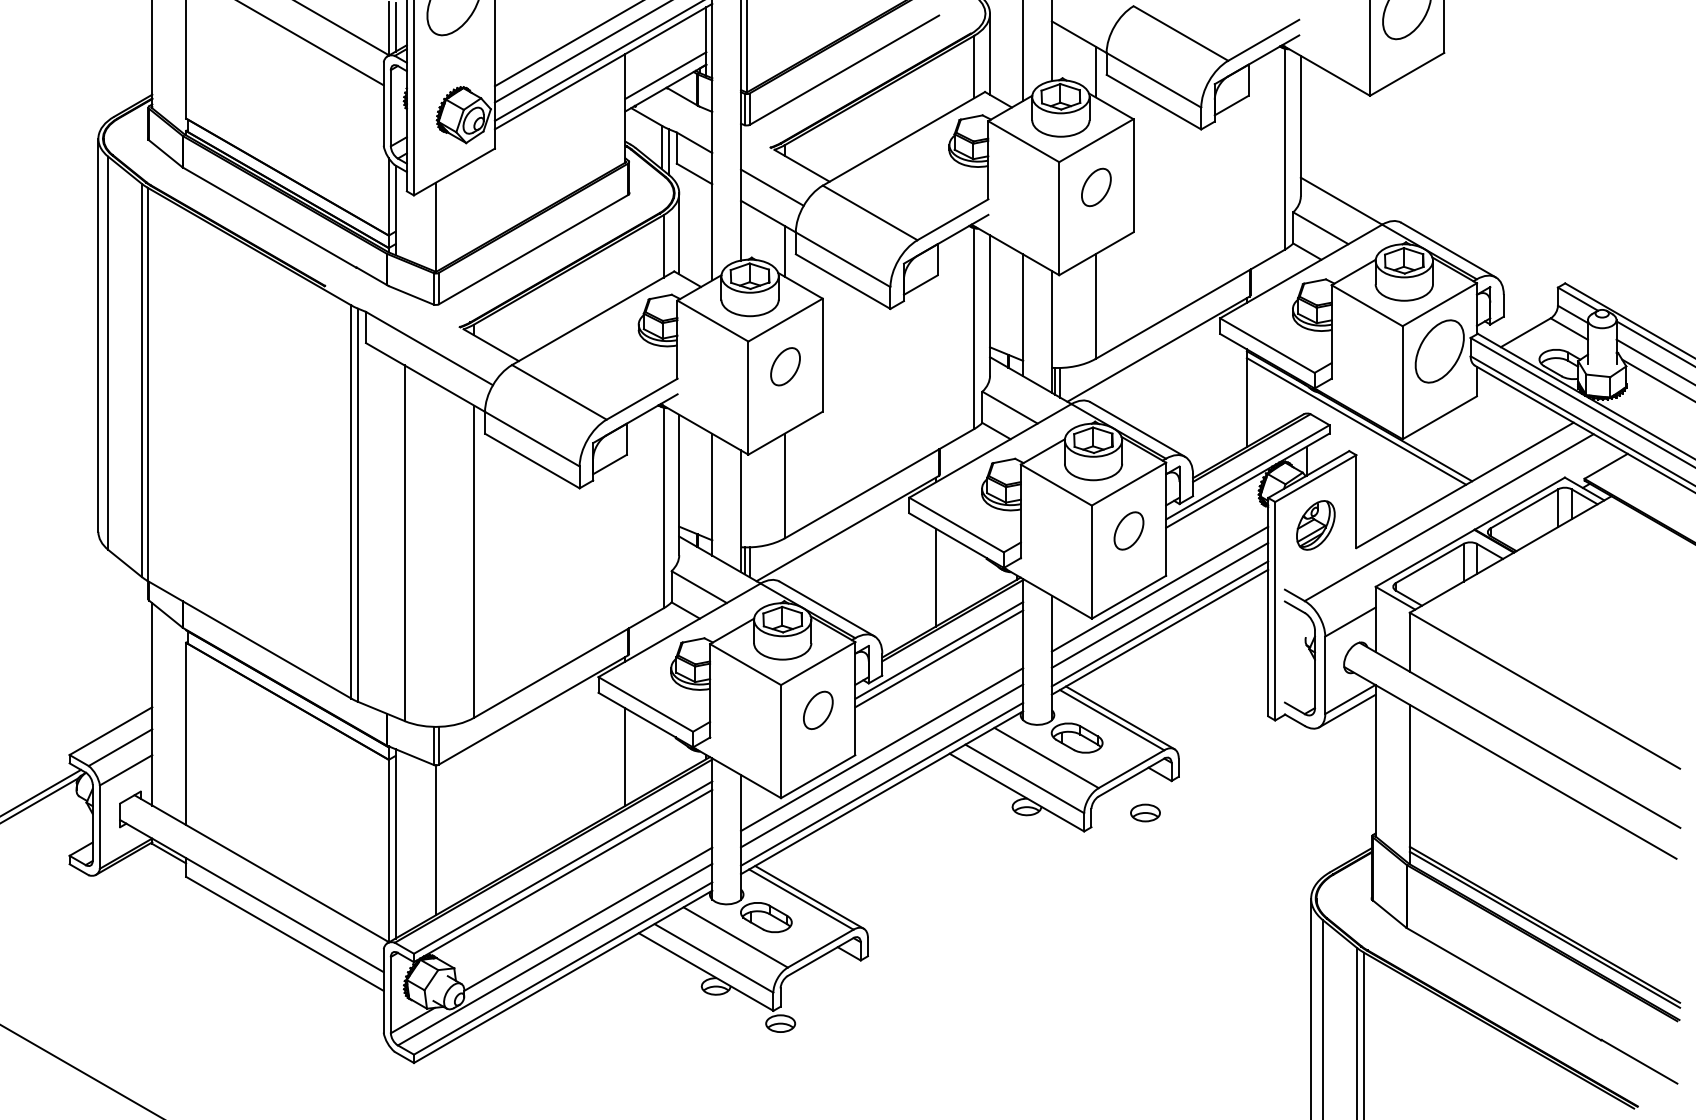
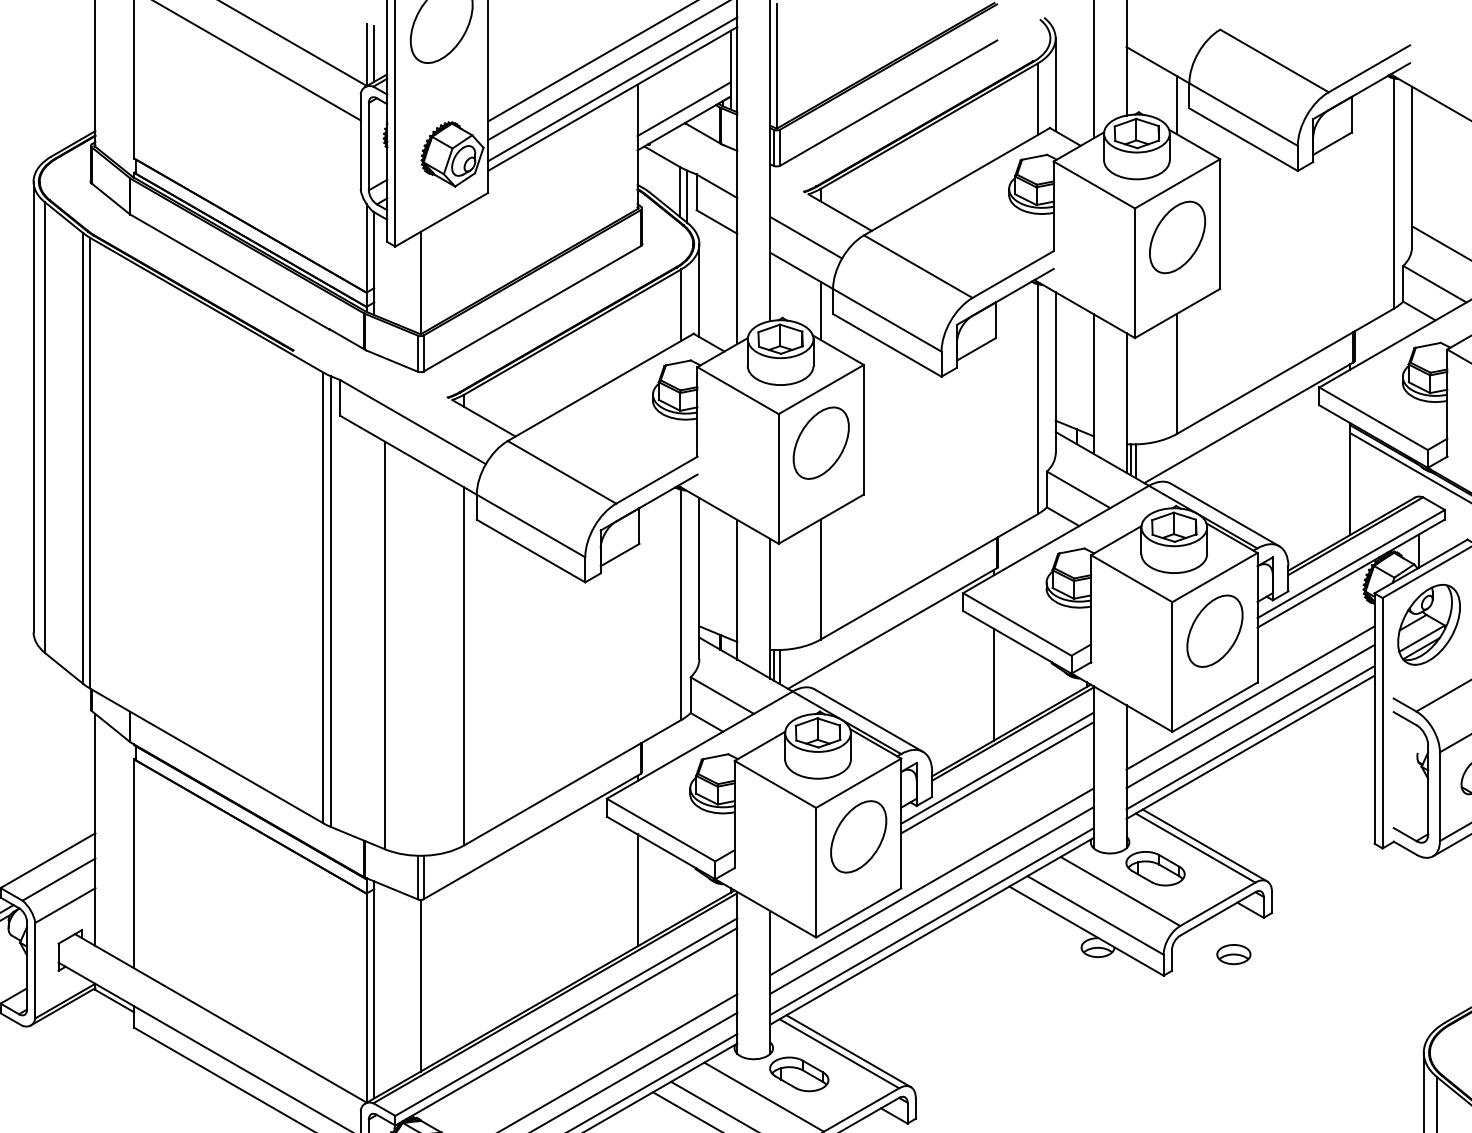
part: (1096, 187) -> (1177, 237), size x1.67
part: (785, 366) -> (821, 442), size x1.67
part: (1315, 525) -> (1428, 624), size x1.43
part: (1128, 530) -> (1214, 630), size x1.67
part: (818, 710) -> (859, 837), size x1.67

